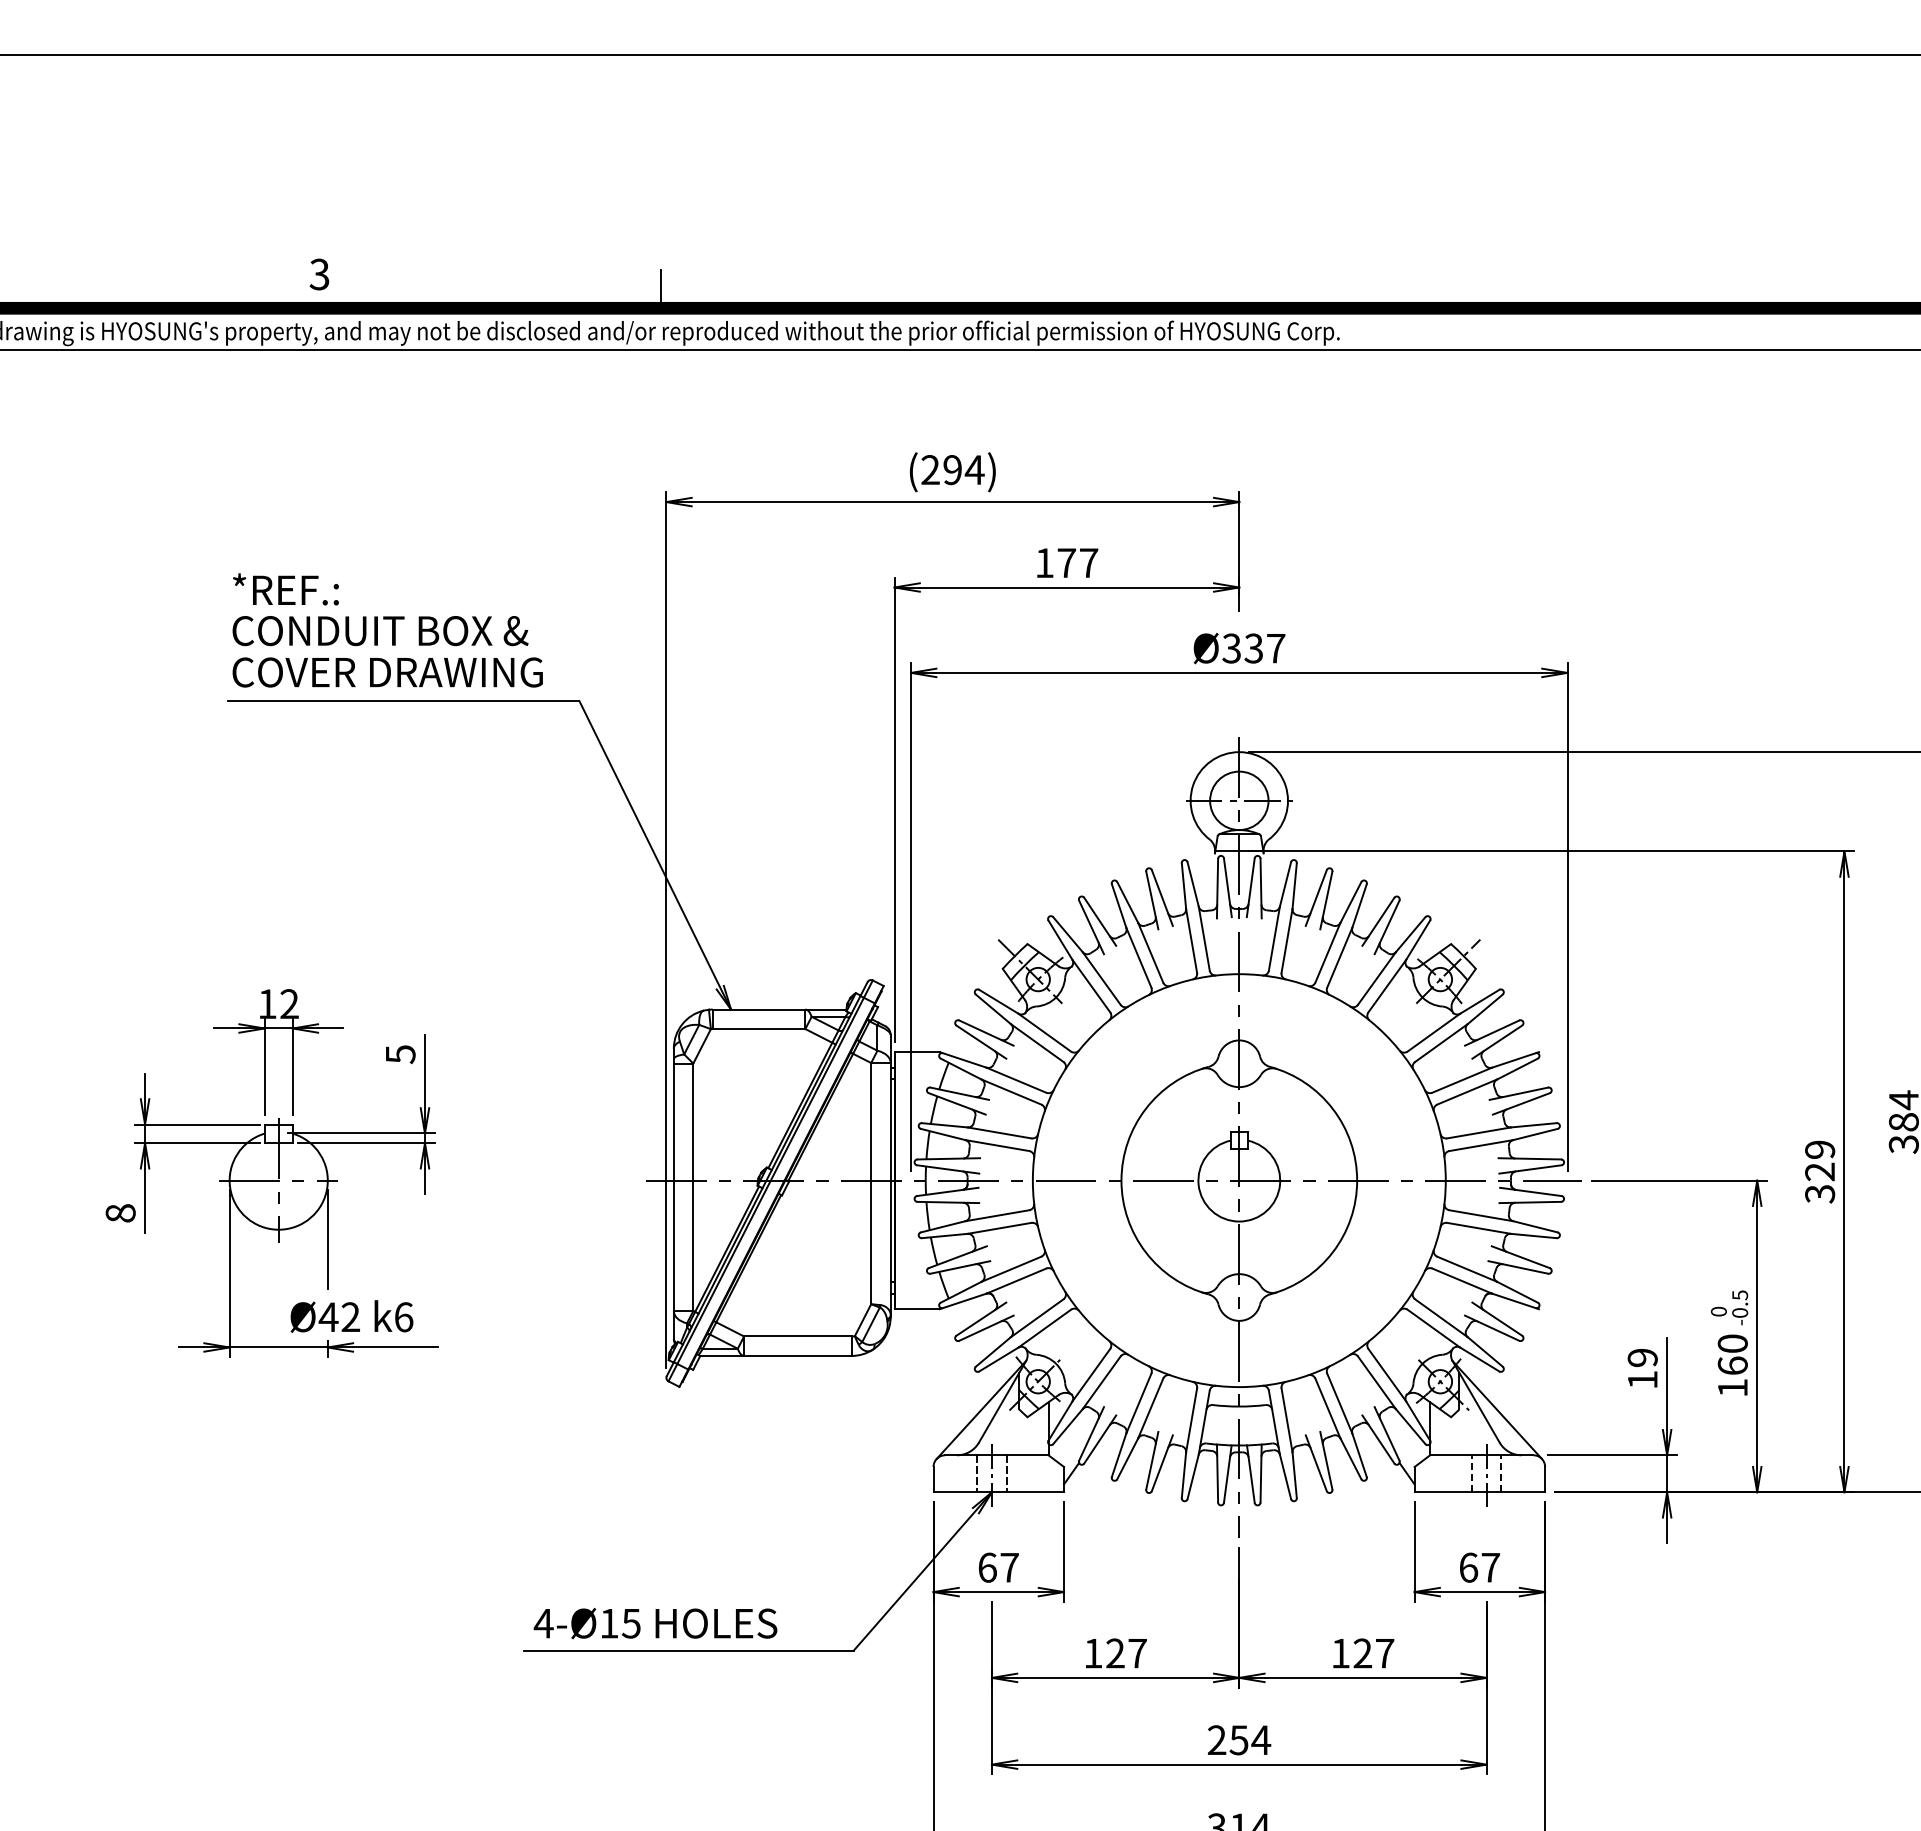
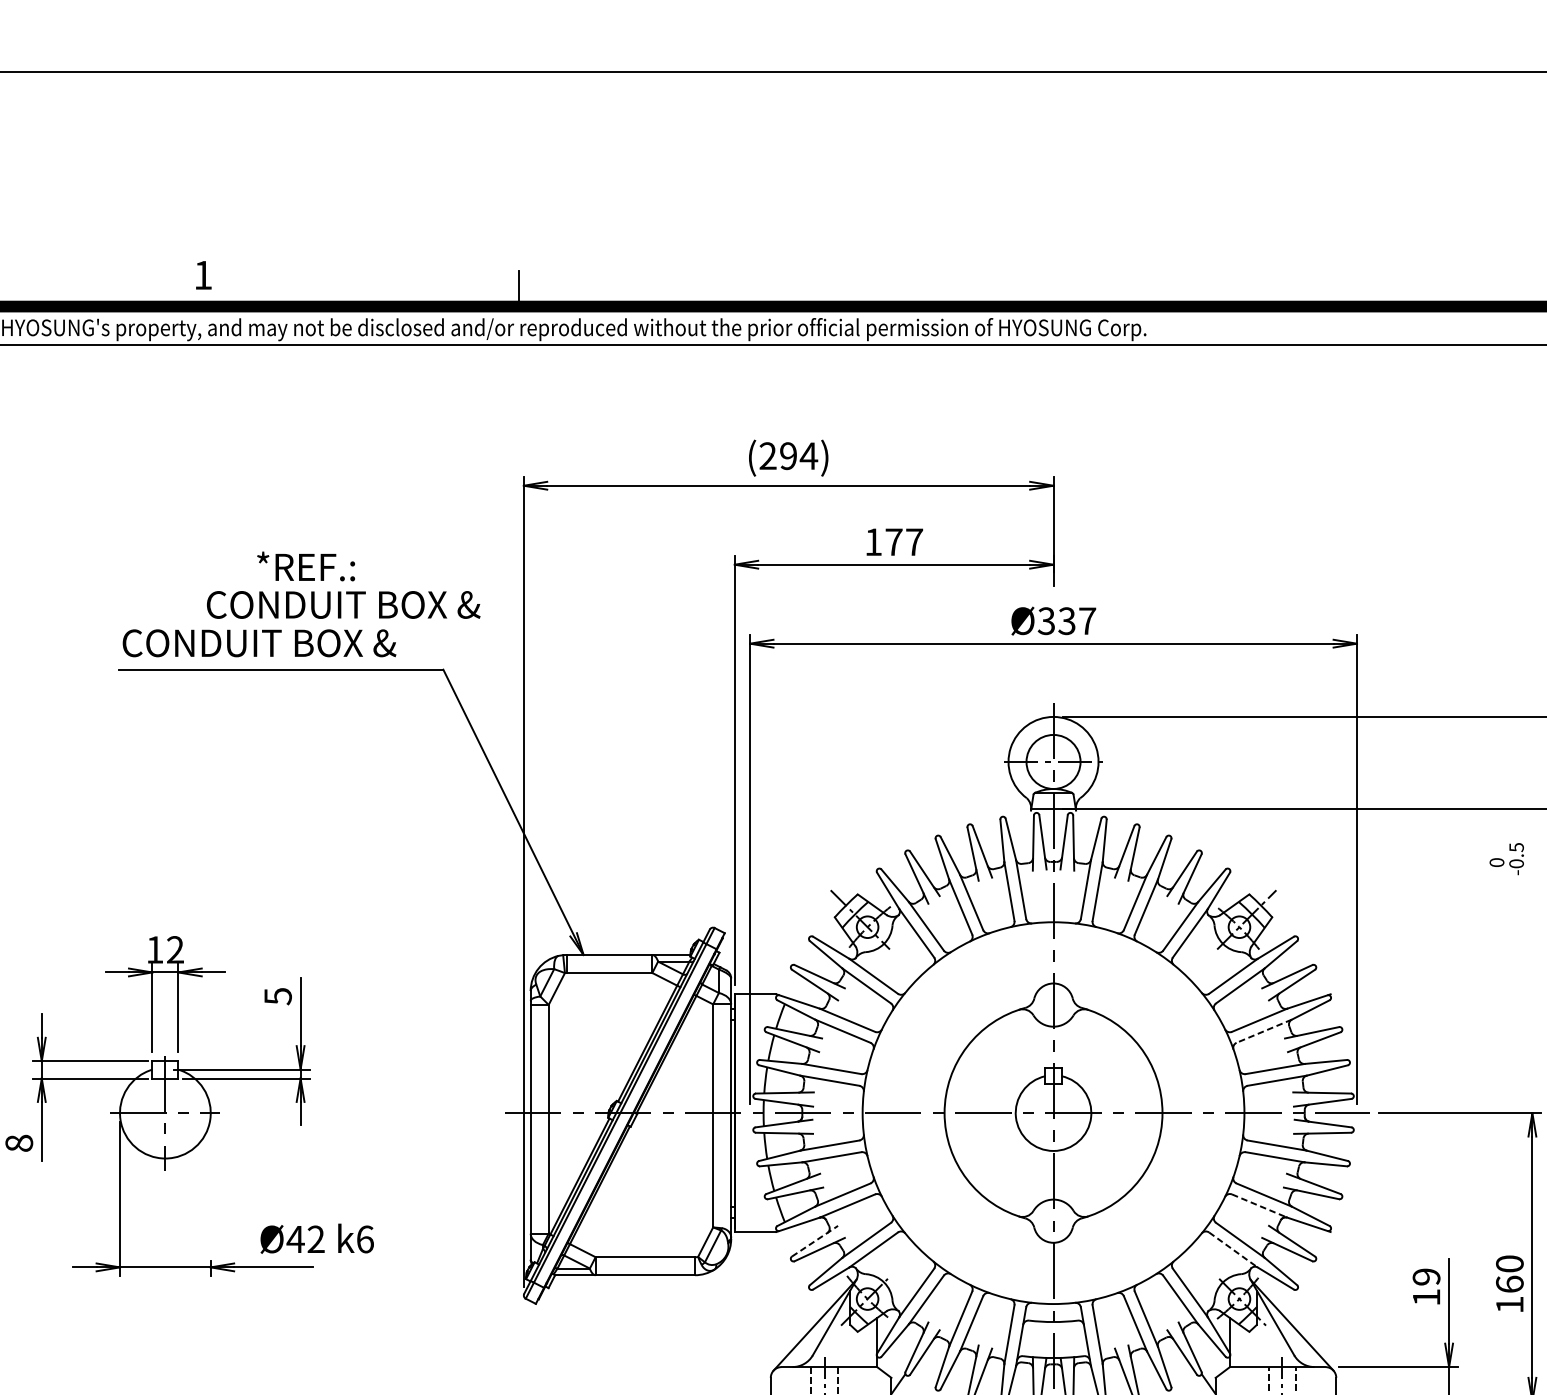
text: (319, 274) -> (203, 275), 3 -> 1
text: (285, 589) -> (305, 566), moved
text: (380, 631) -> (343, 605), moved
text: (413, 672) -> (289, 643), COVER DRAWING -> CONDUIT BOX &
line: (1466, 1092) -> (1263, 1031), solid -> dashed
line: (327, 1239) -> (210, 1167), removed
line: (1462, 1281) -> (1259, 1206), solid -> dashed
text: (1729, 1307) -> (1506, 858), moved
text: (351, 1316) -> (316, 1238), moved
line: (981, 1319) -> (815, 1241), solid -> dashed
line: (1434, 1328) -> (1234, 1249), solid -> dashed

